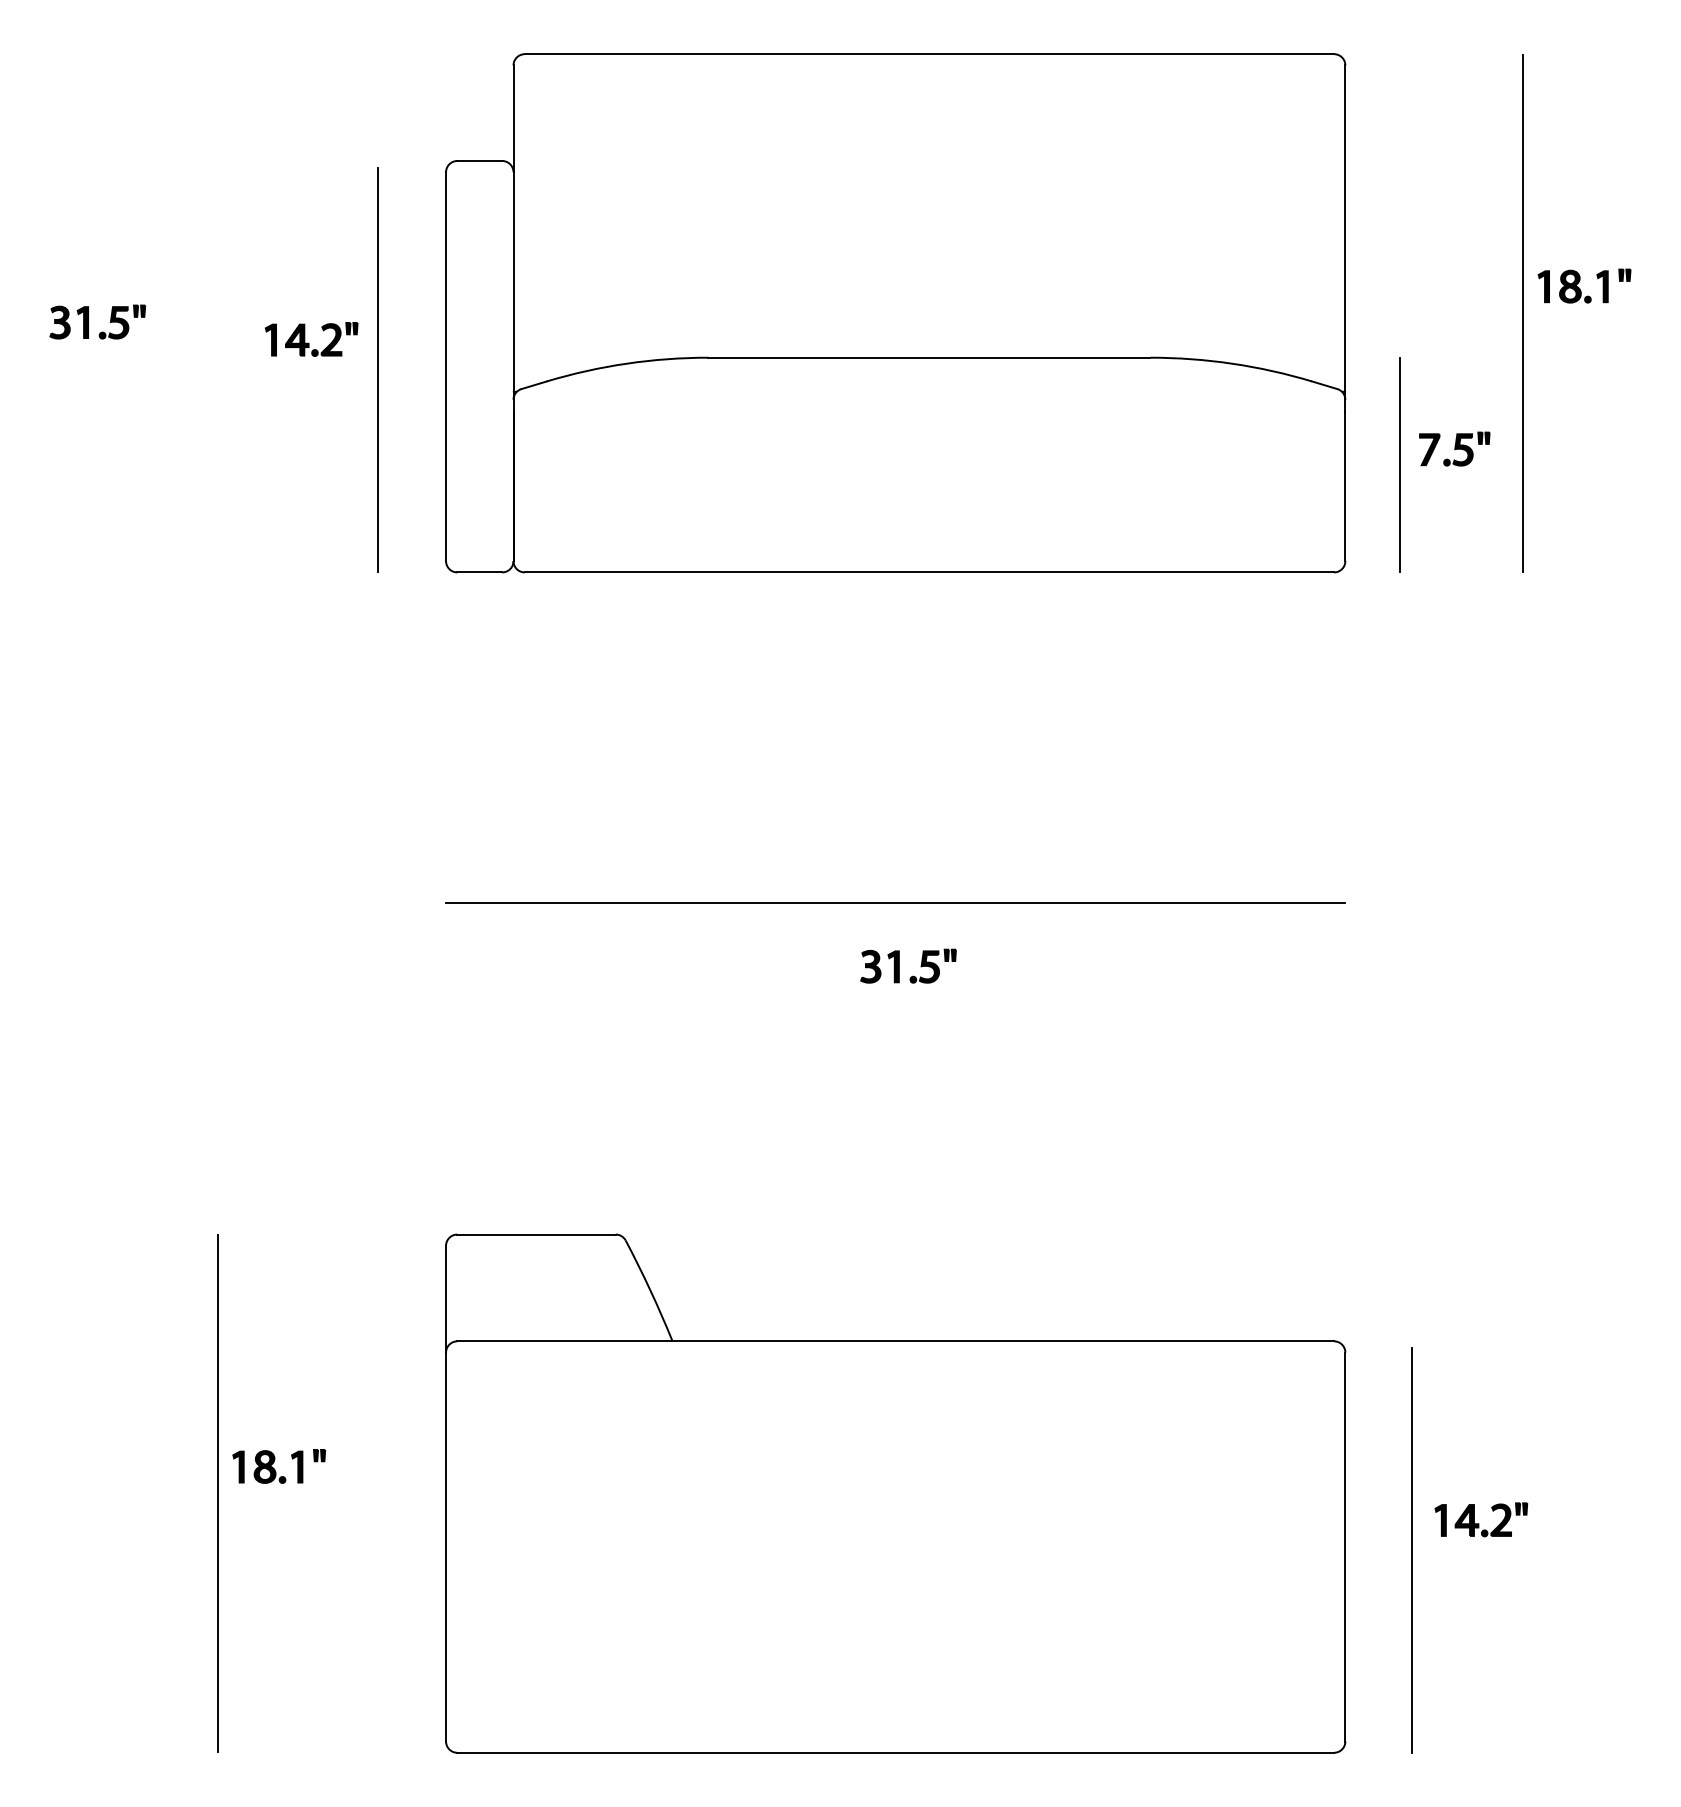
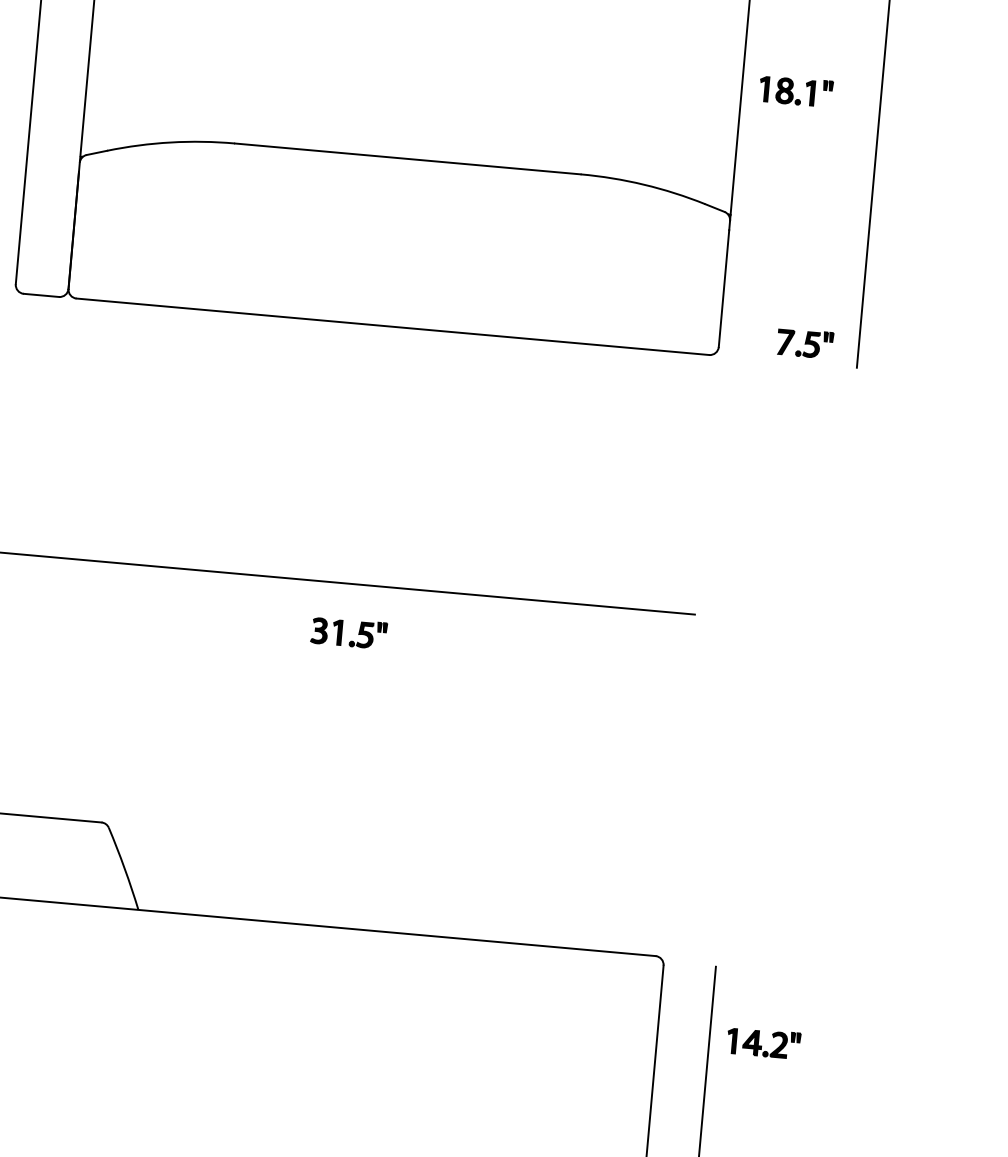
part: (1584, 285) -> (796, 90), moved
part: (1454, 448) -> (805, 343), moved
line: (1400, 464) -> (768, 275), removed
part: (1481, 1519) -> (763, 1043), moved

